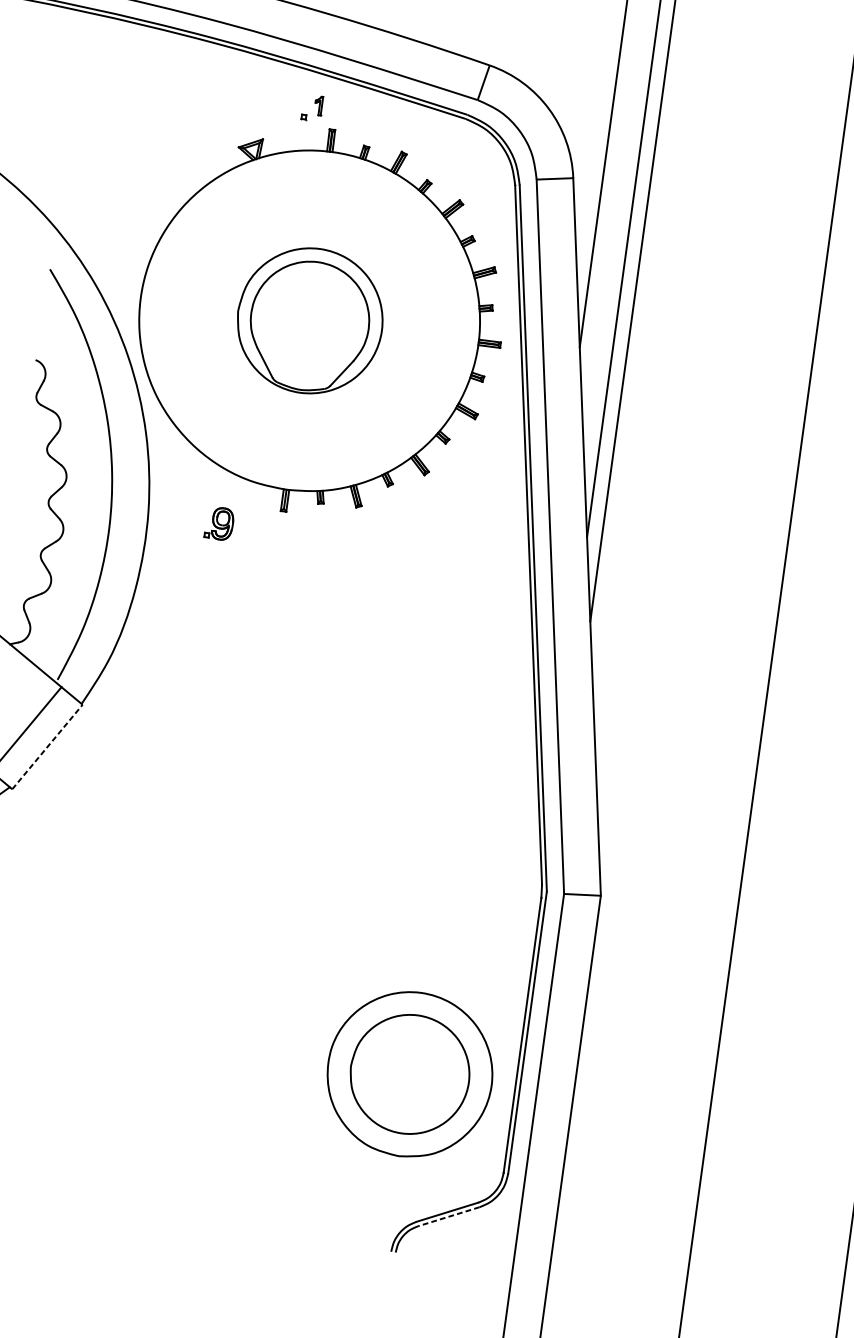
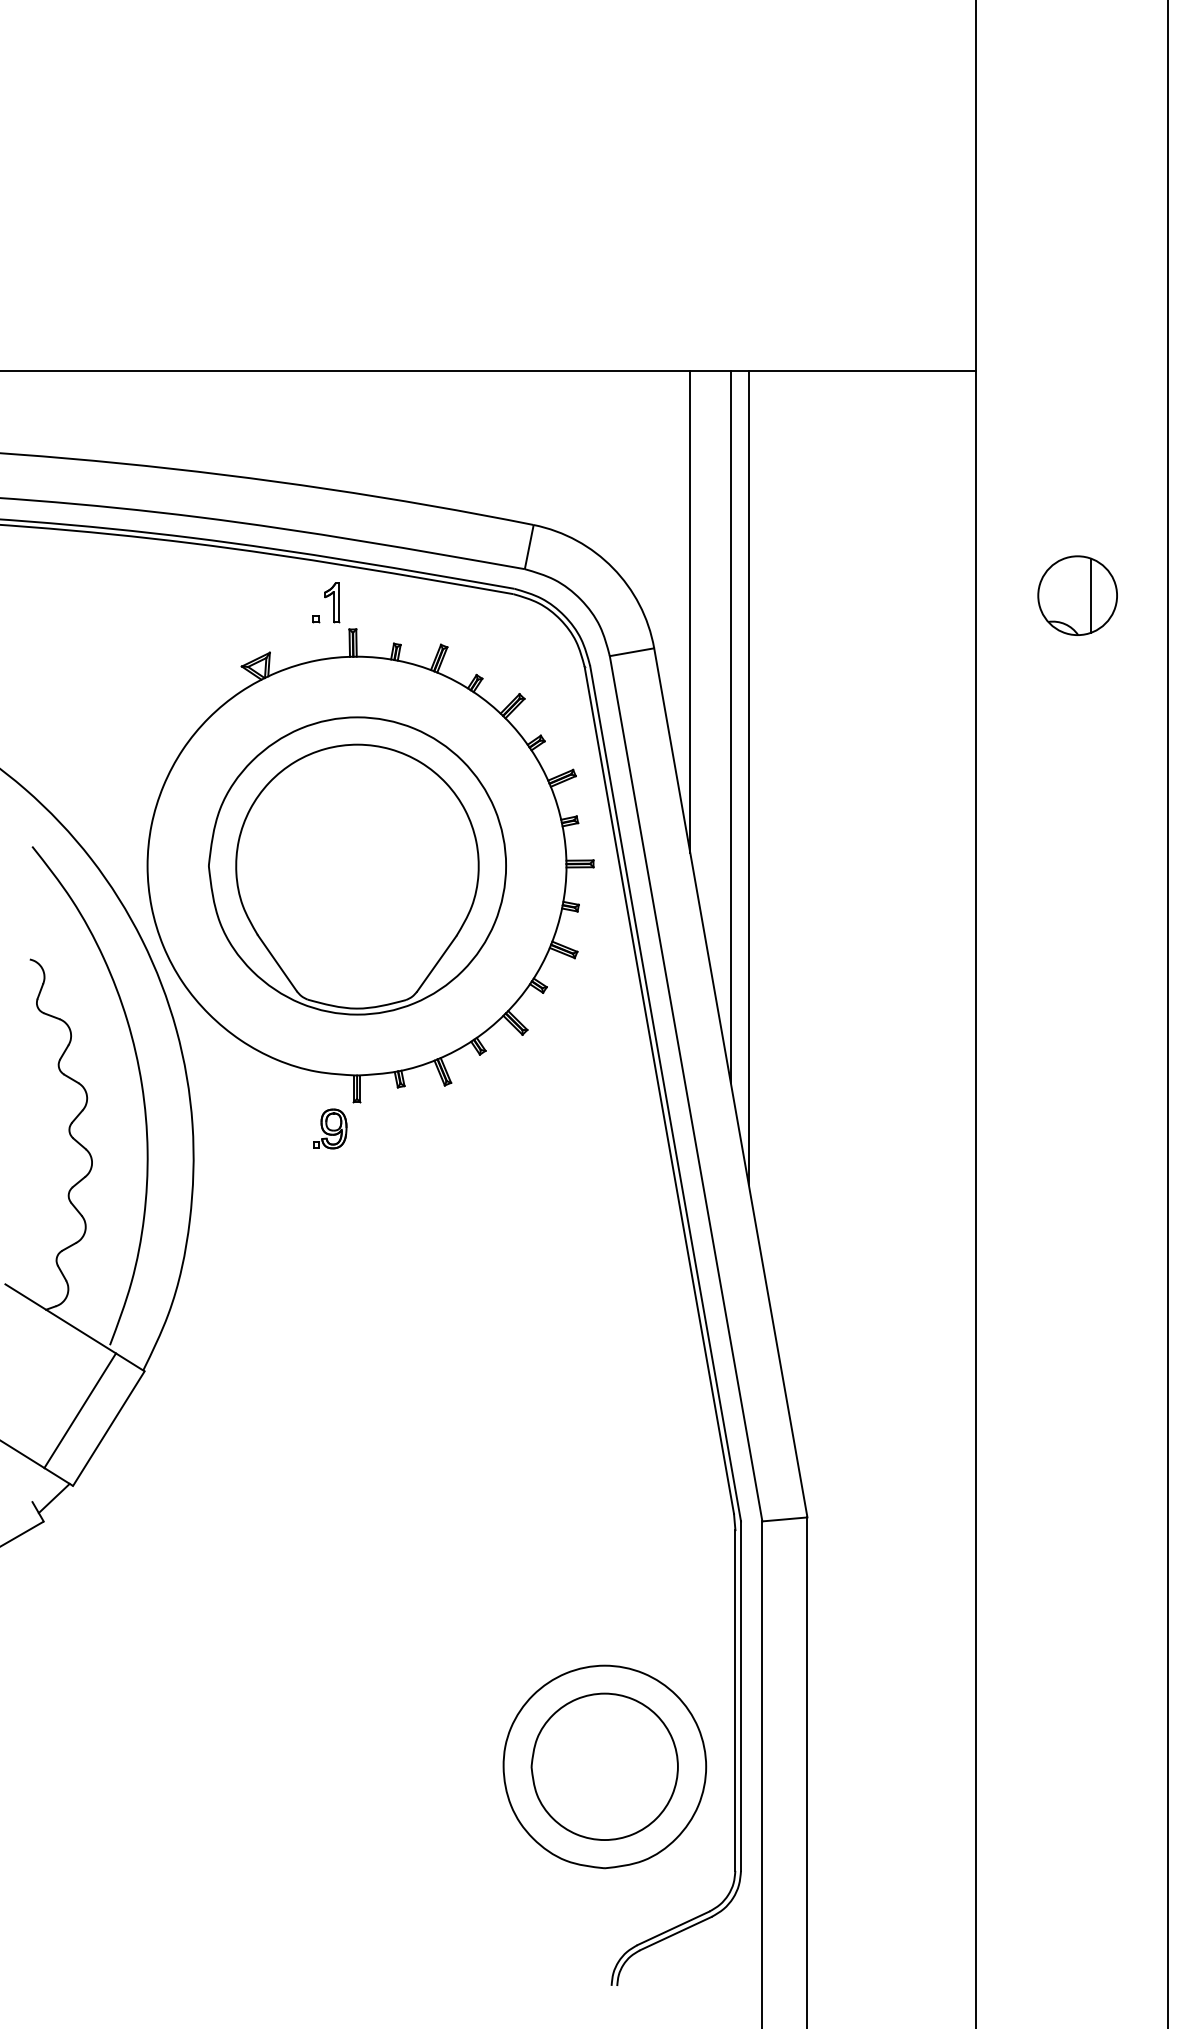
part: (318, 105) -> (332, 602), size x1.67
part: (310, 320) -> (357, 865), size x1.67
part: (219, 523) -> (330, 1128), moved
line: (47, 746) -> (108, 1428), dashed -> solid
line: (448, 1216) -> (675, 1933), dashed -> solid

